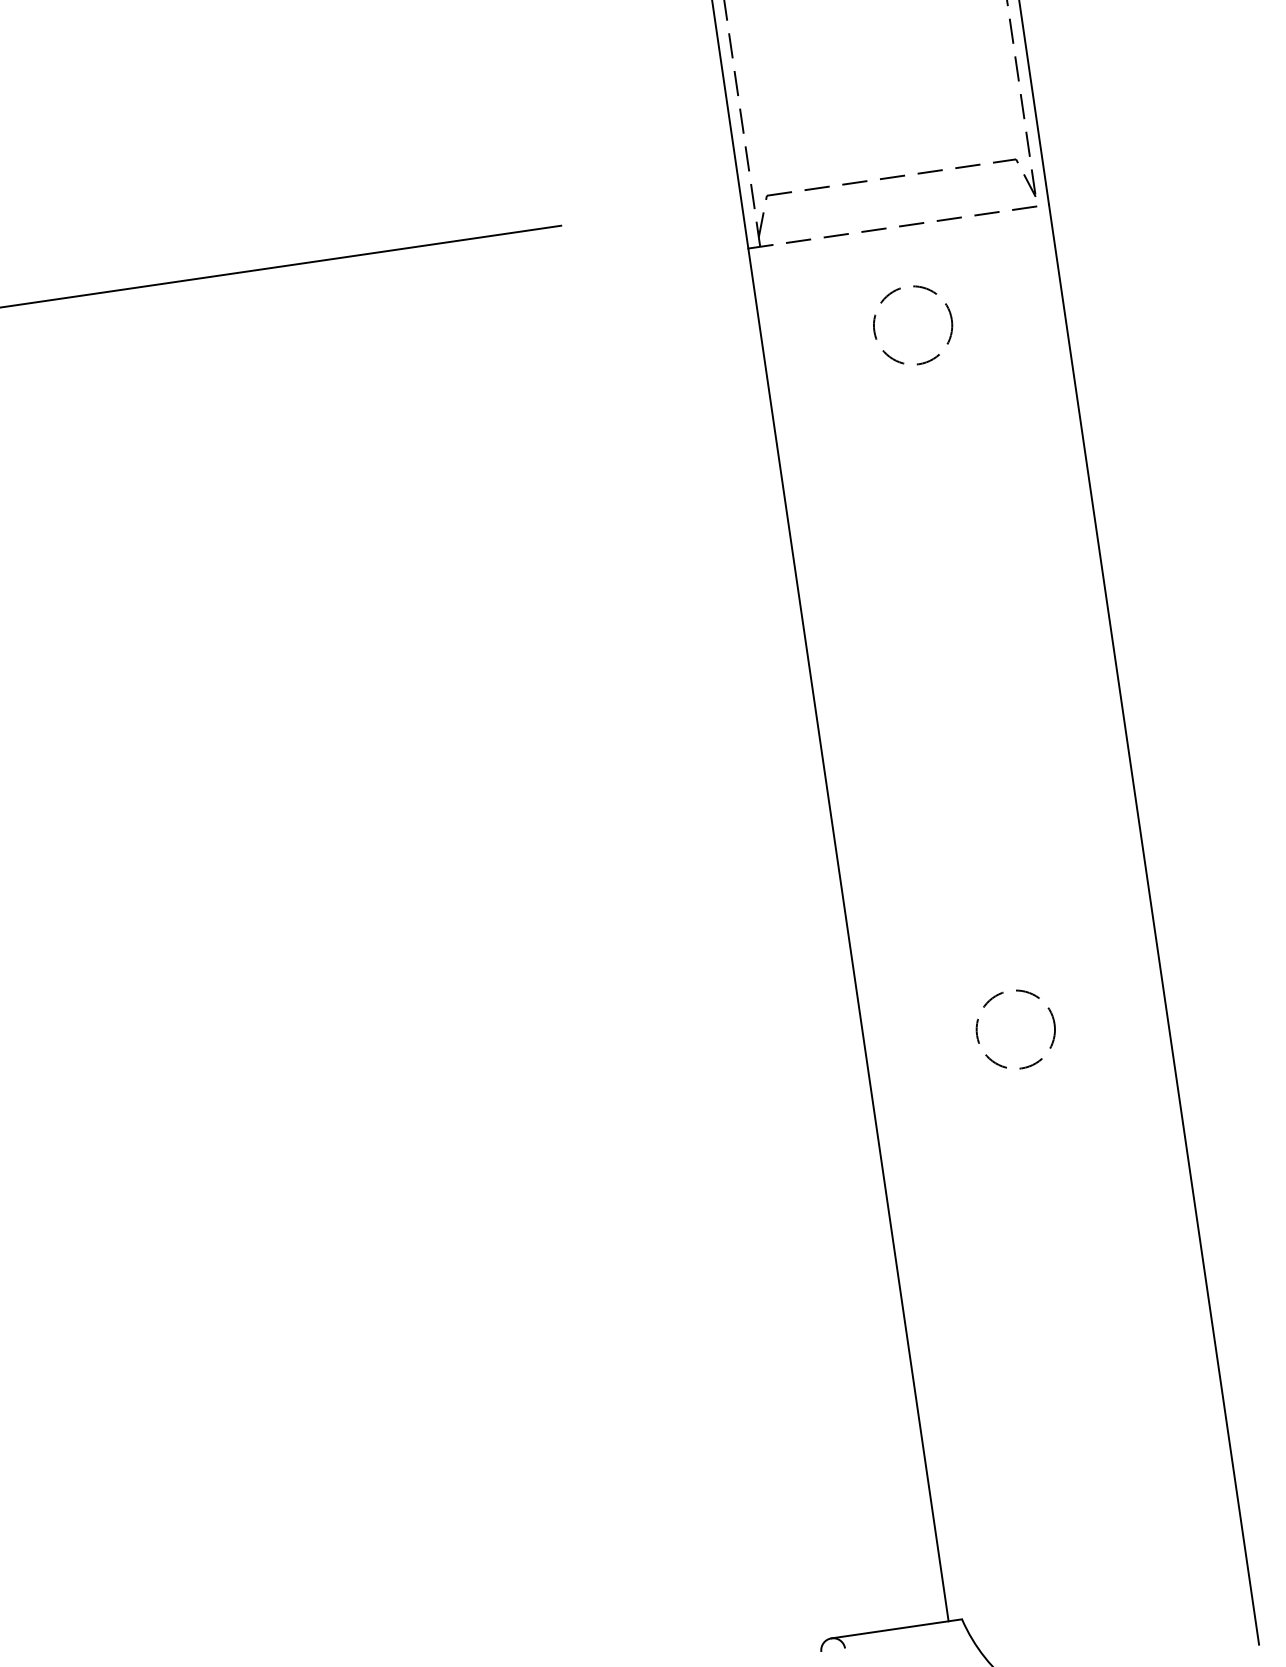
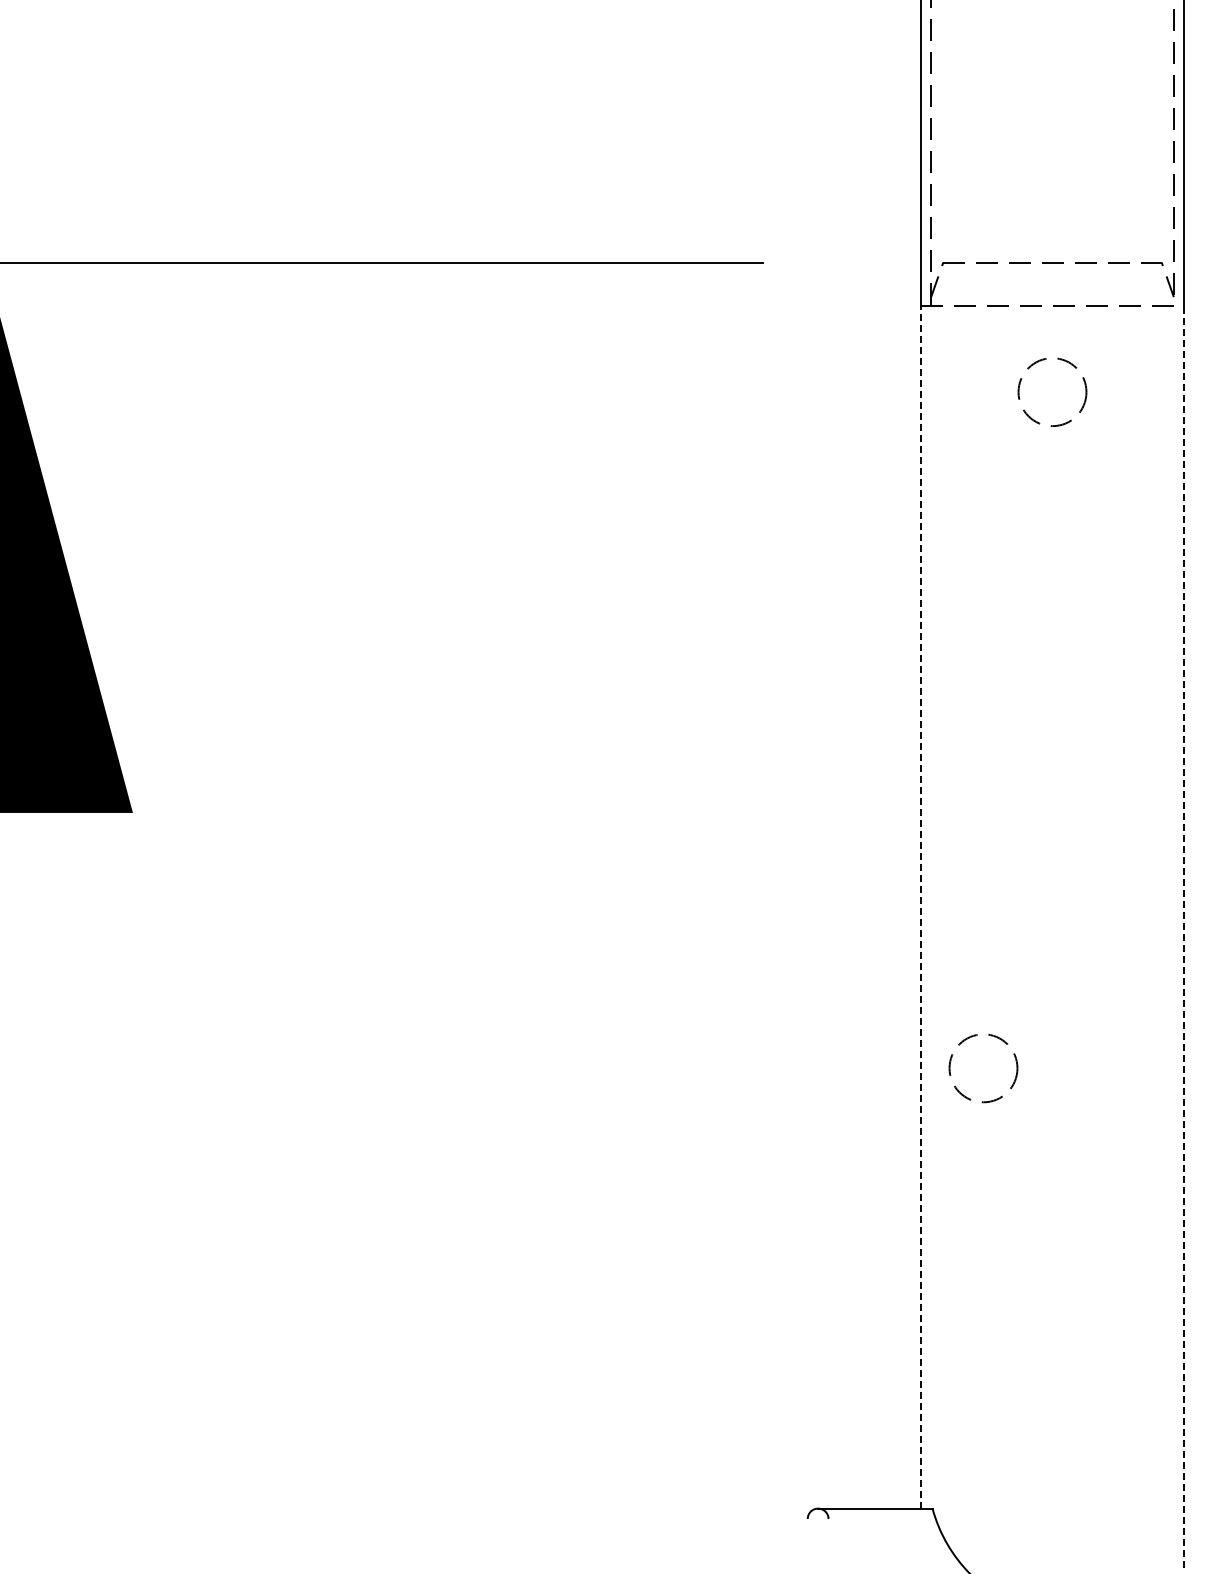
line: (1154, 924) -> (1184, 936), solid -> dashed
line: (848, 935) -> (920, 907), solid -> dashed
circle: (1015, 1029) -> (983, 1068), moved

